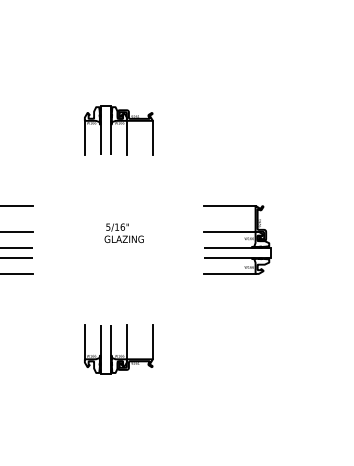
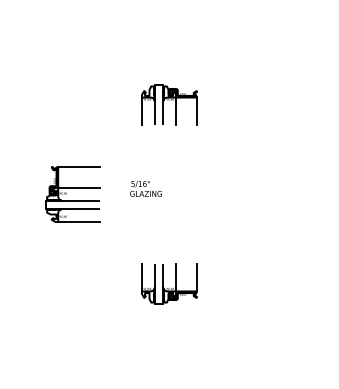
text: (123, 232) -> (145, 188), moved
part: (236, 240) -> (265, 194), removed

